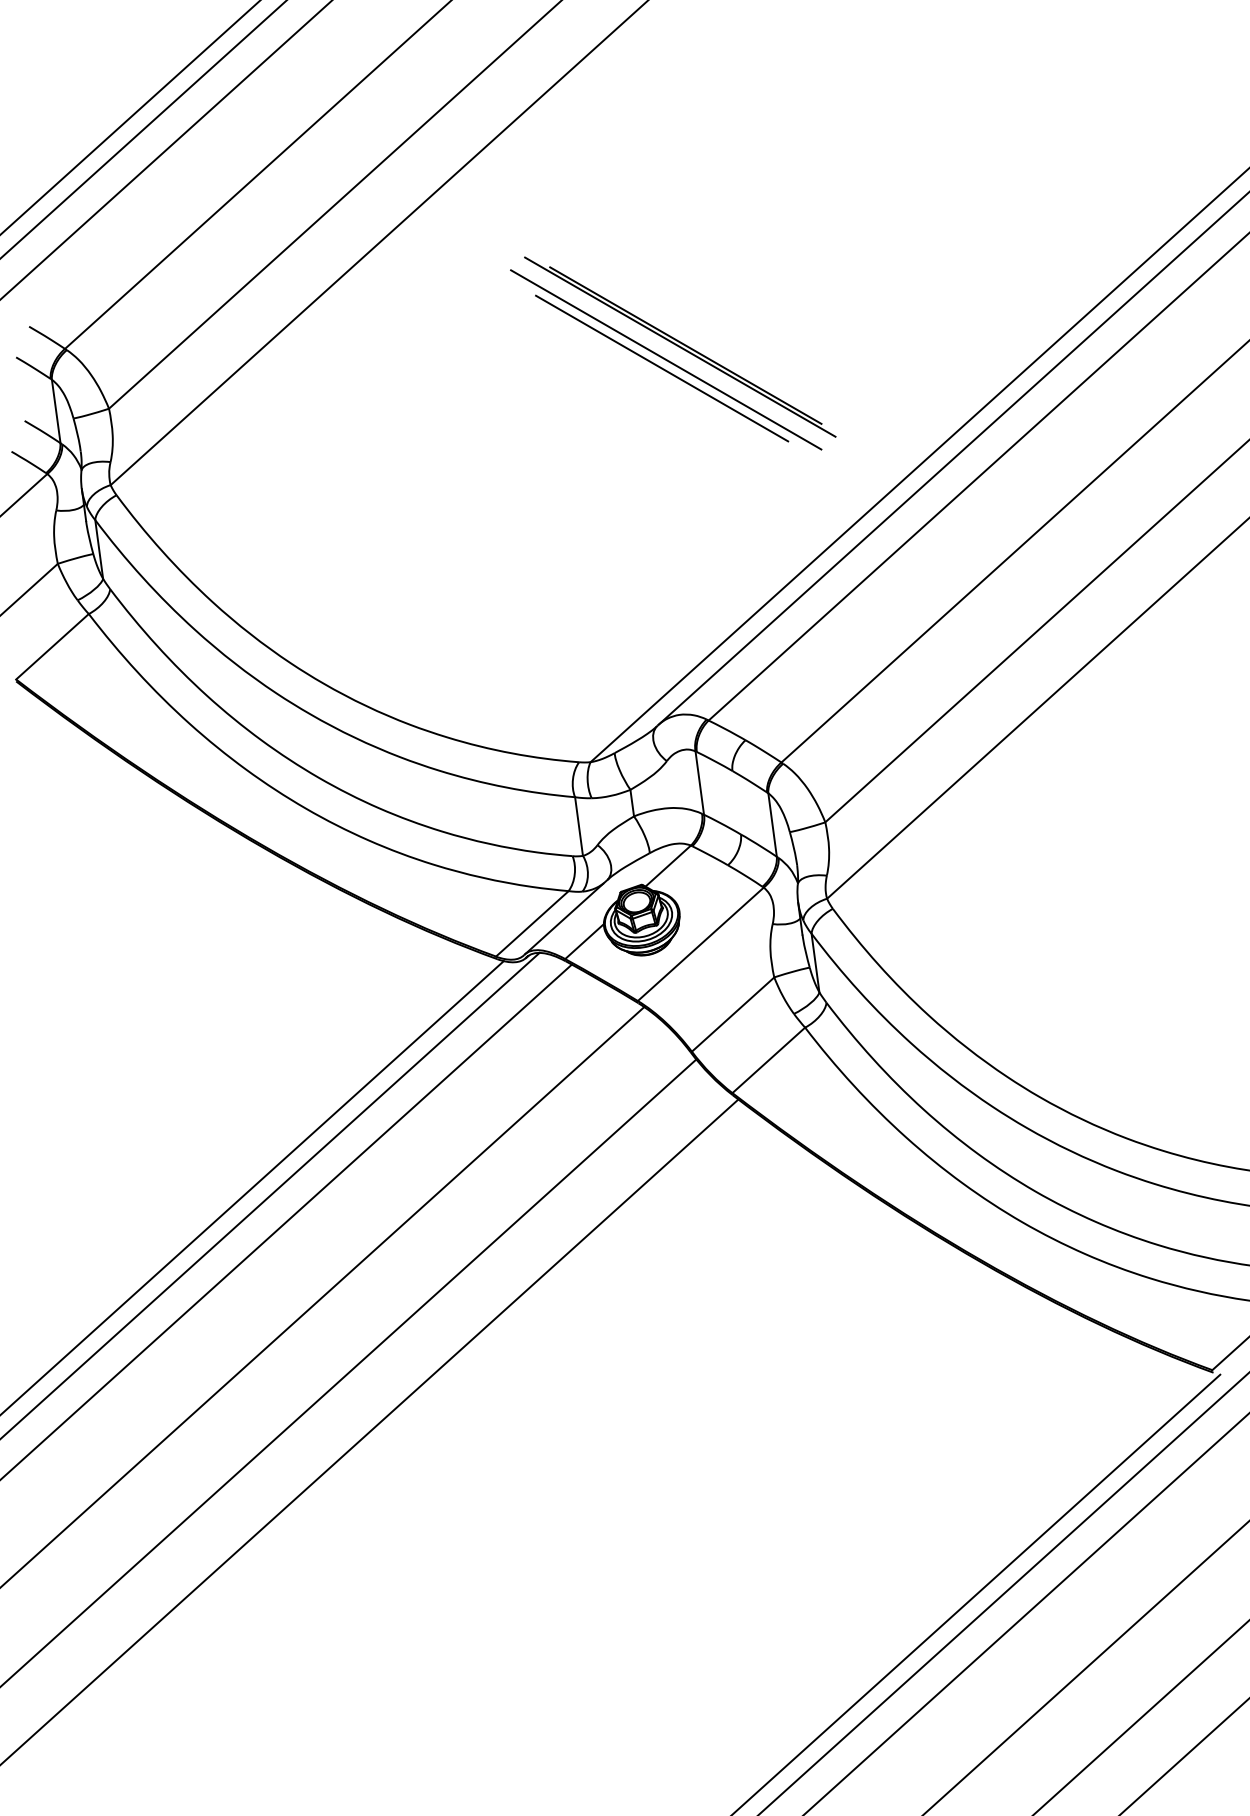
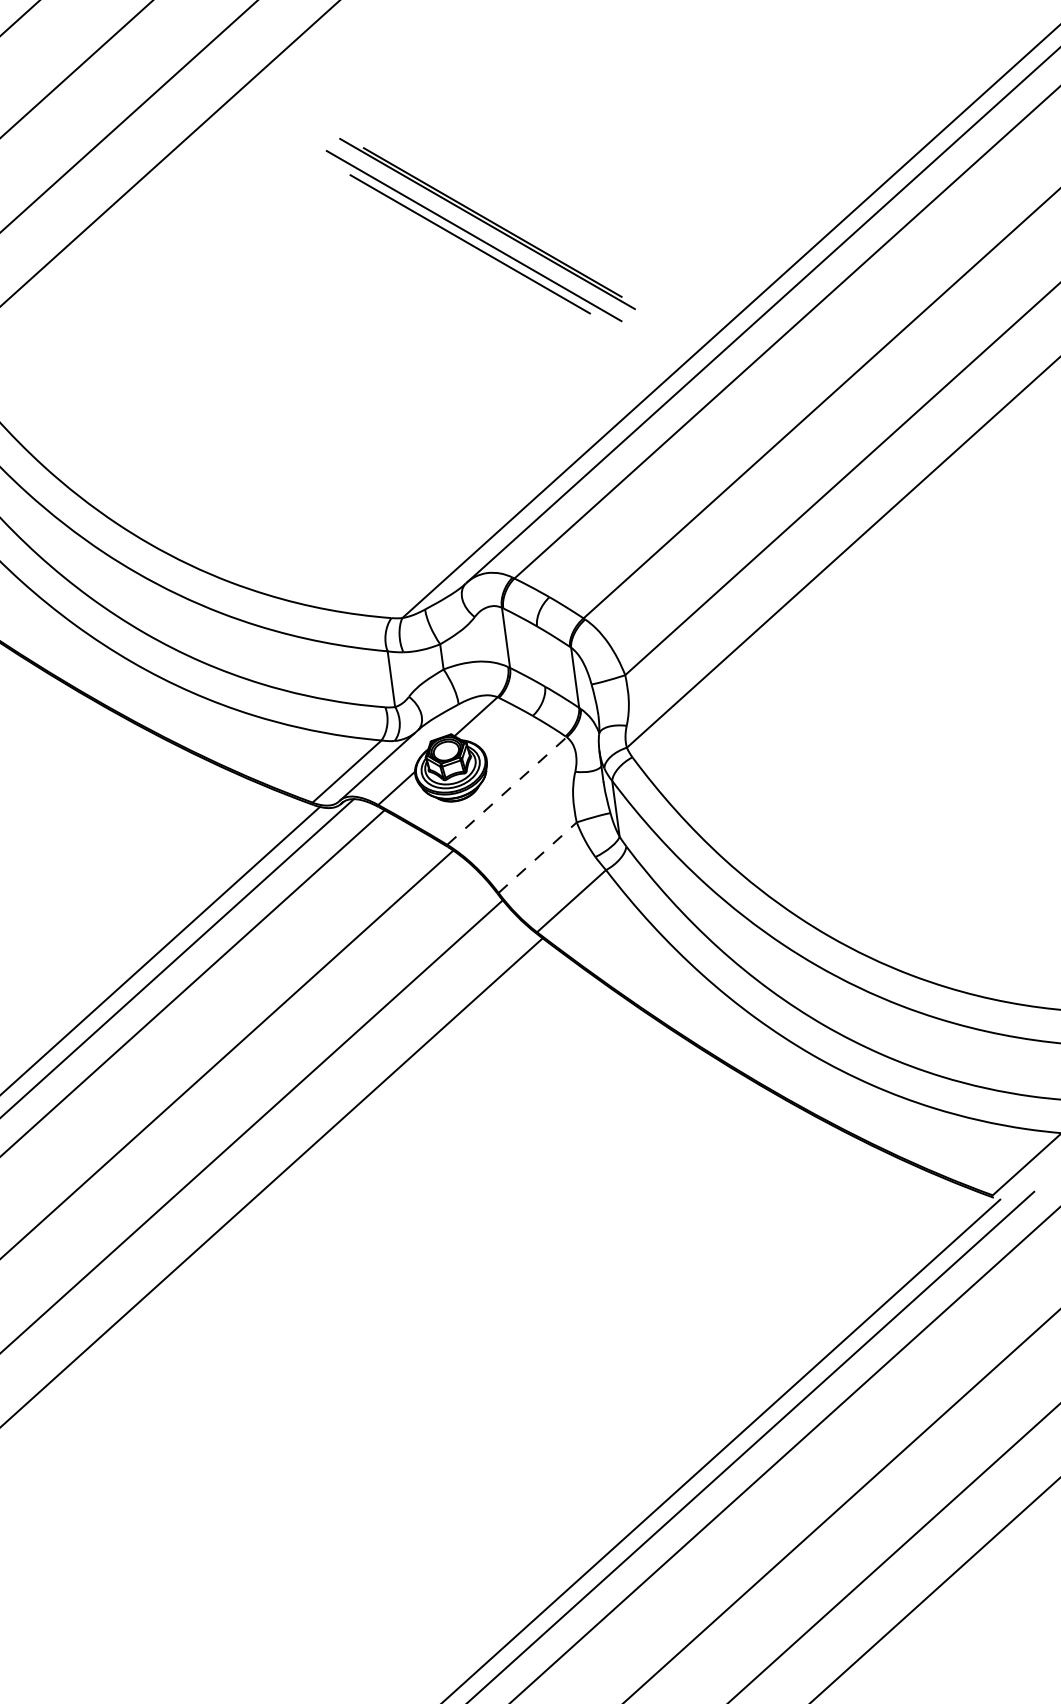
line: (700, 944) -> (506, 791), solid -> dashed
line: (733, 1014) -> (538, 857), solid -> dashed

